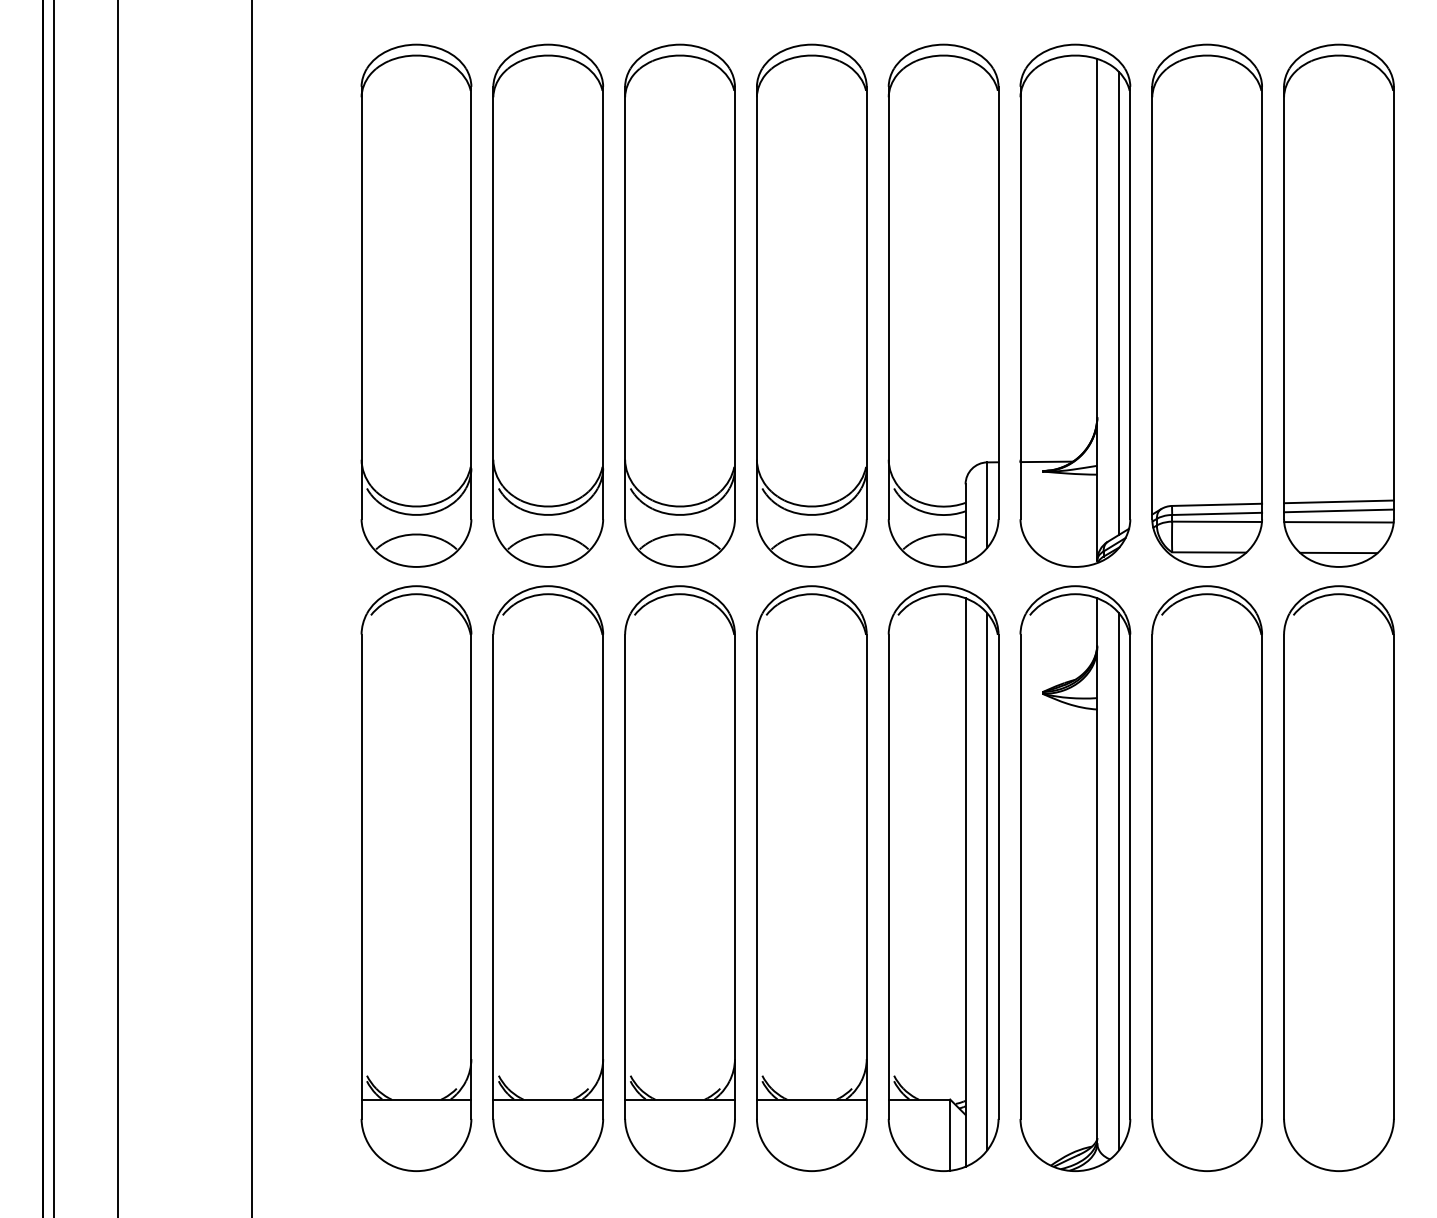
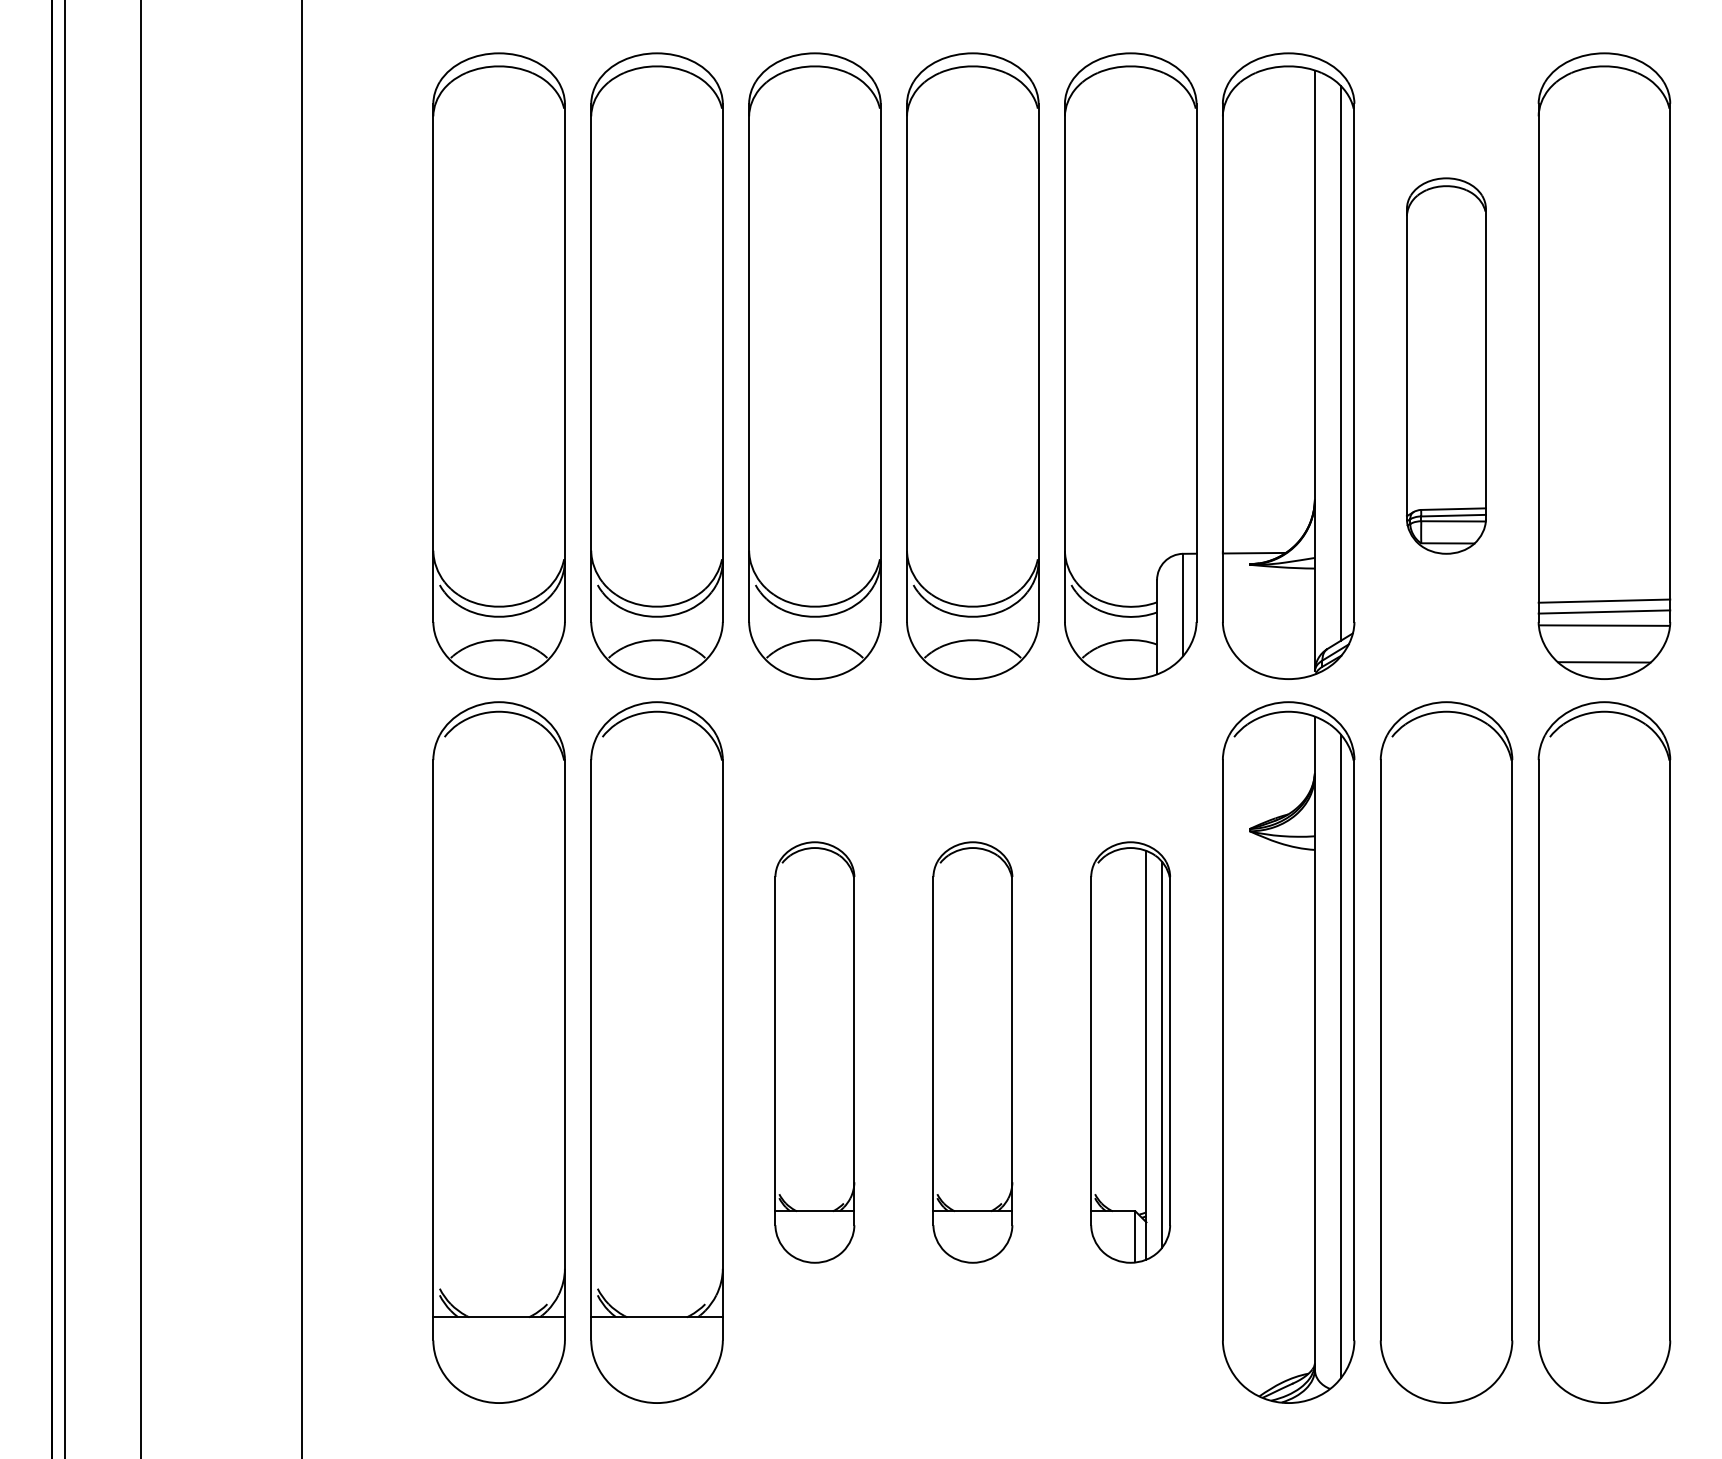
part: (1206, 305) -> (1445, 365), size x0.6
part: (679, 878) -> (814, 1052), size x0.6
part: (811, 878) -> (972, 1052), size x0.6
part: (943, 878) -> (1130, 1052), size x0.6

